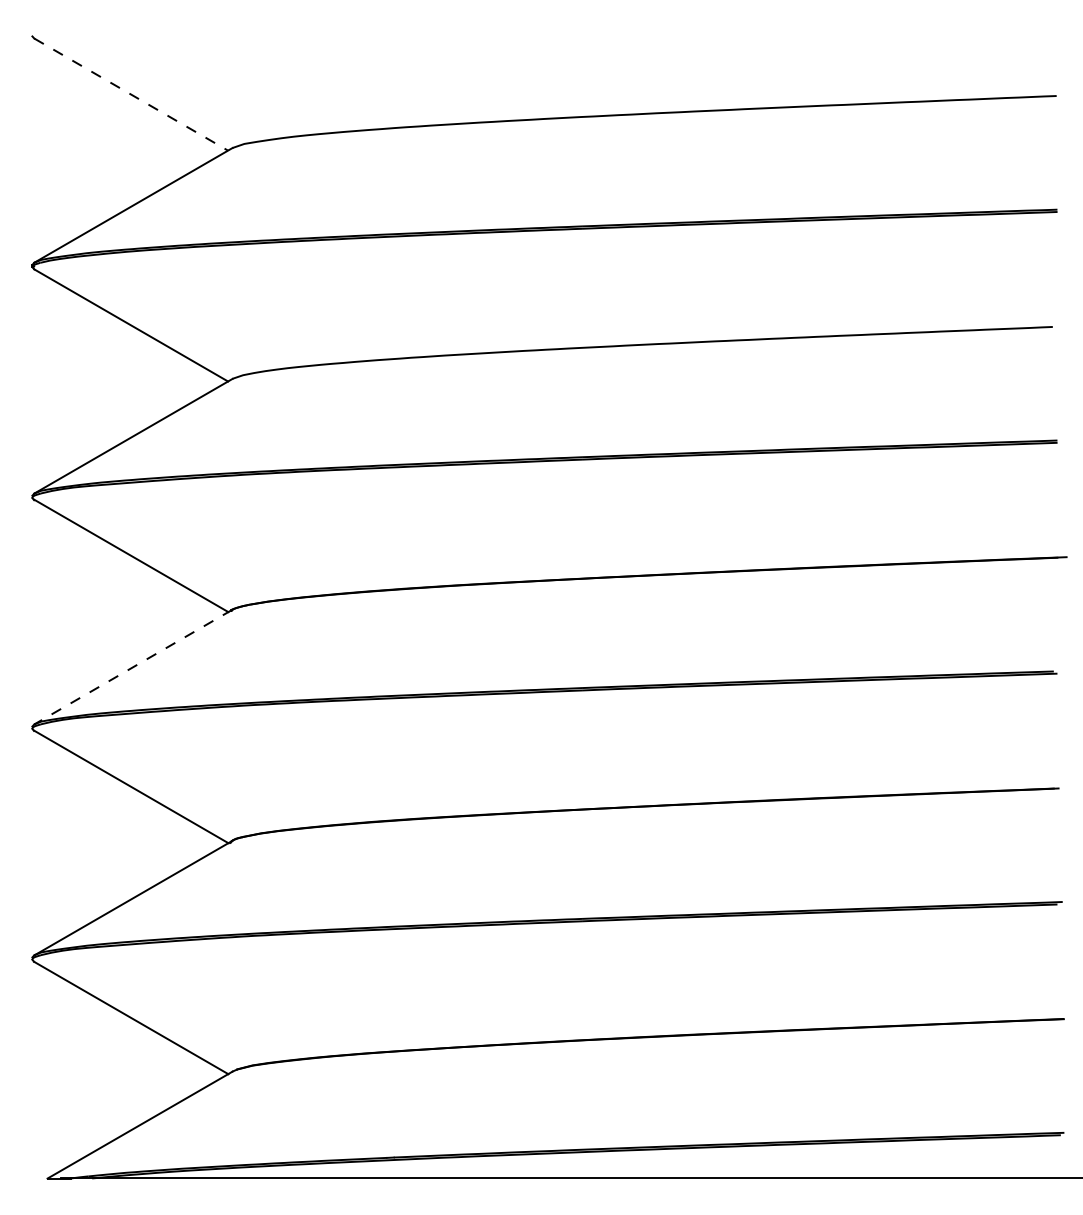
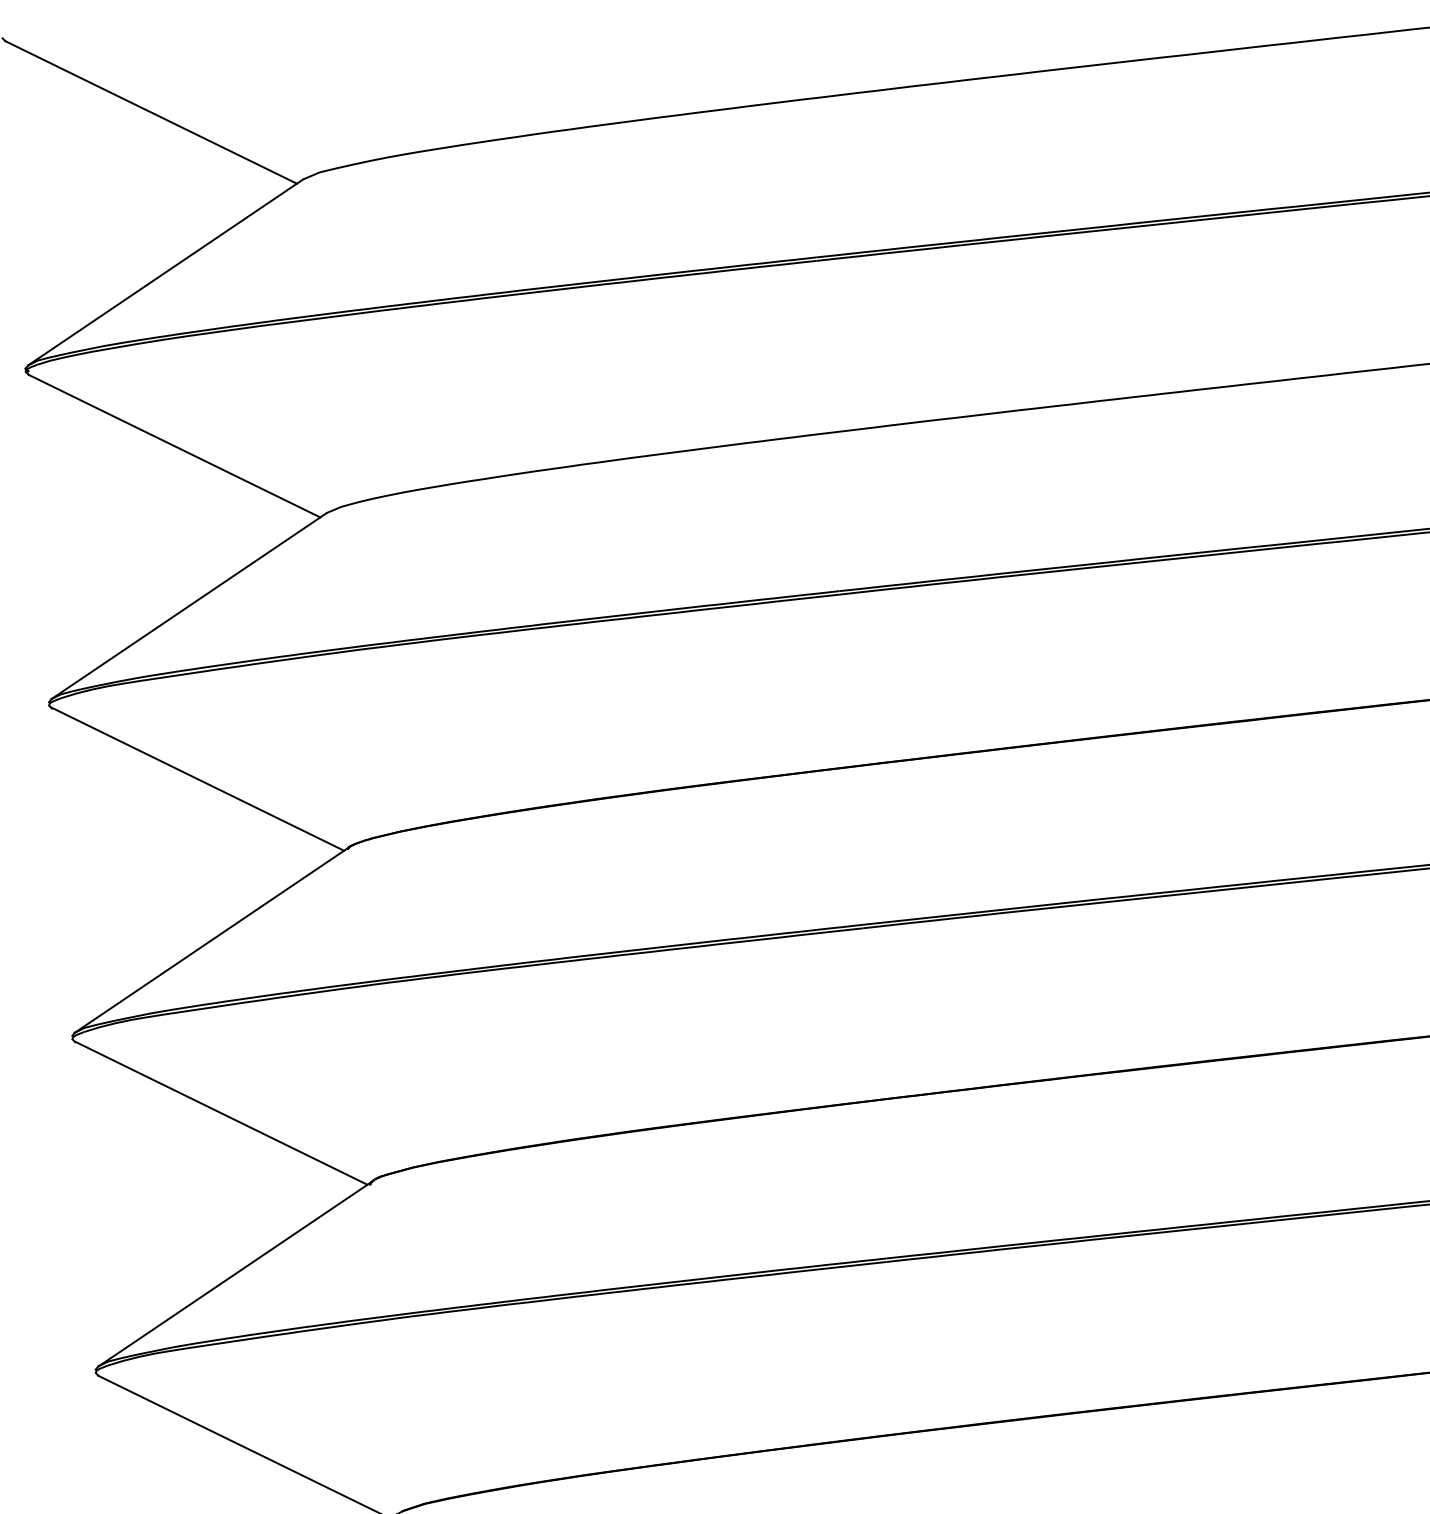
line: (131, 94) -> (151, 112), dashed -> solid
line: (132, 667) -> (211, 940), dashed -> solid

